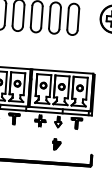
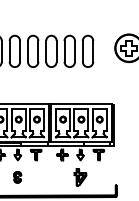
part: (56, 144) -> (80, 177), size x1.6

